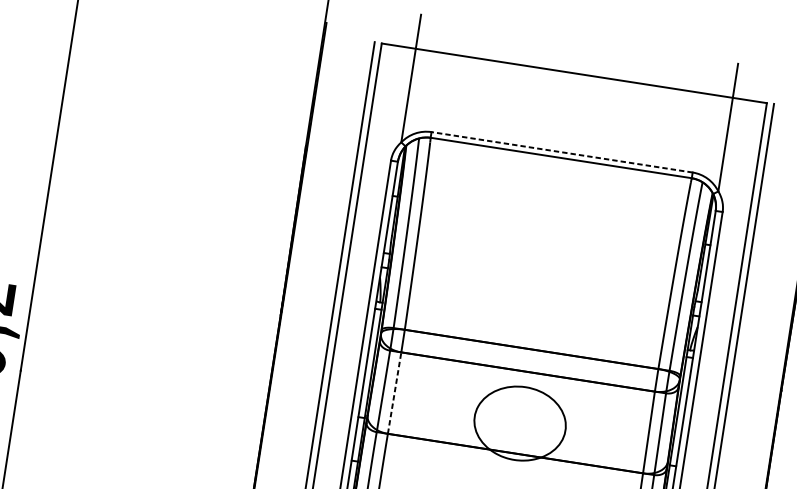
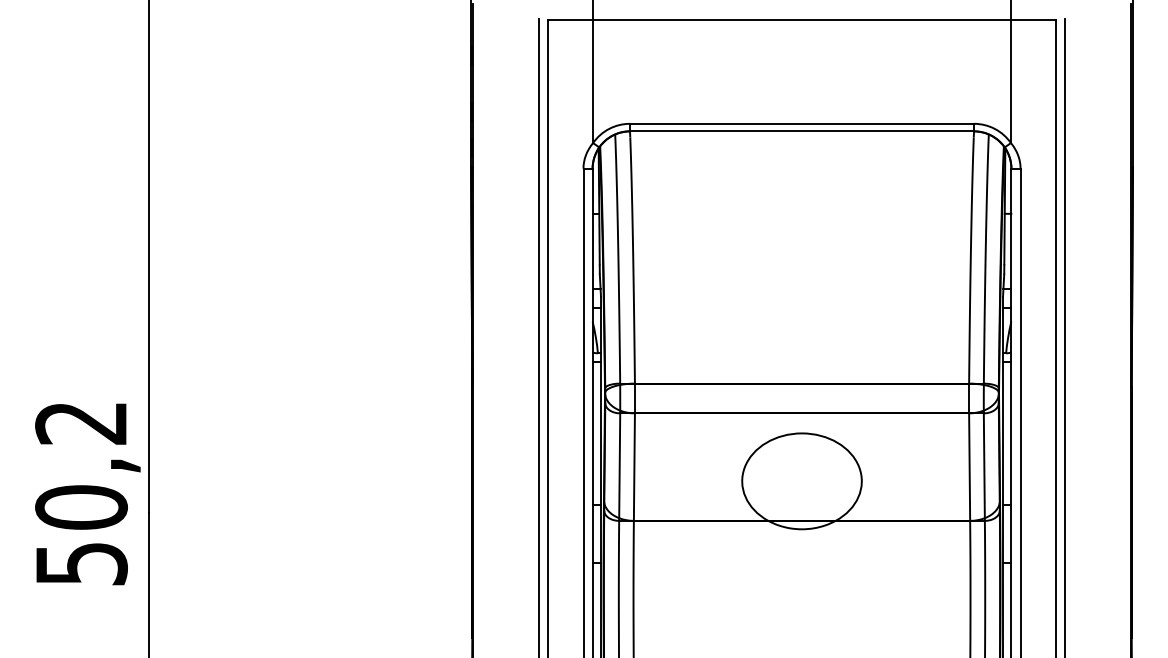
line: (561, 152) -> (801, 123), dashed -> solid
line: (394, 393) -> (634, 467), dashed -> solid

